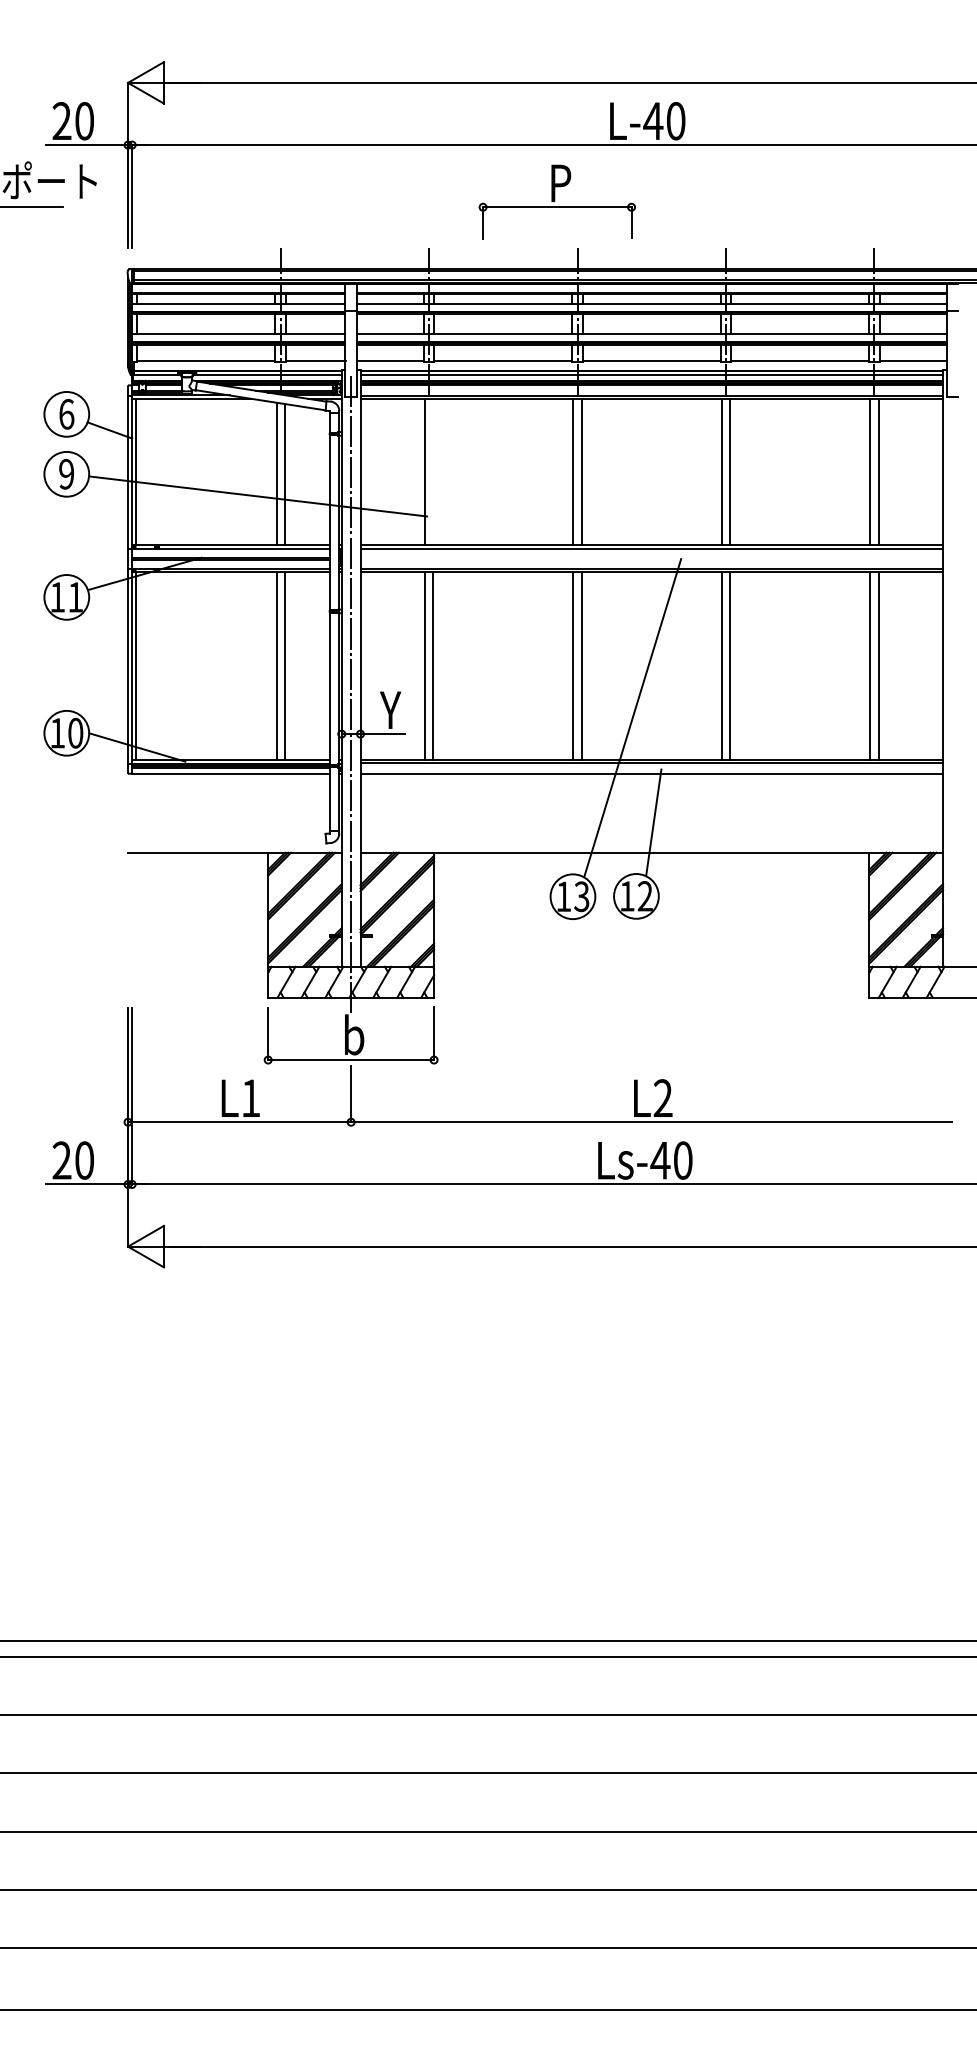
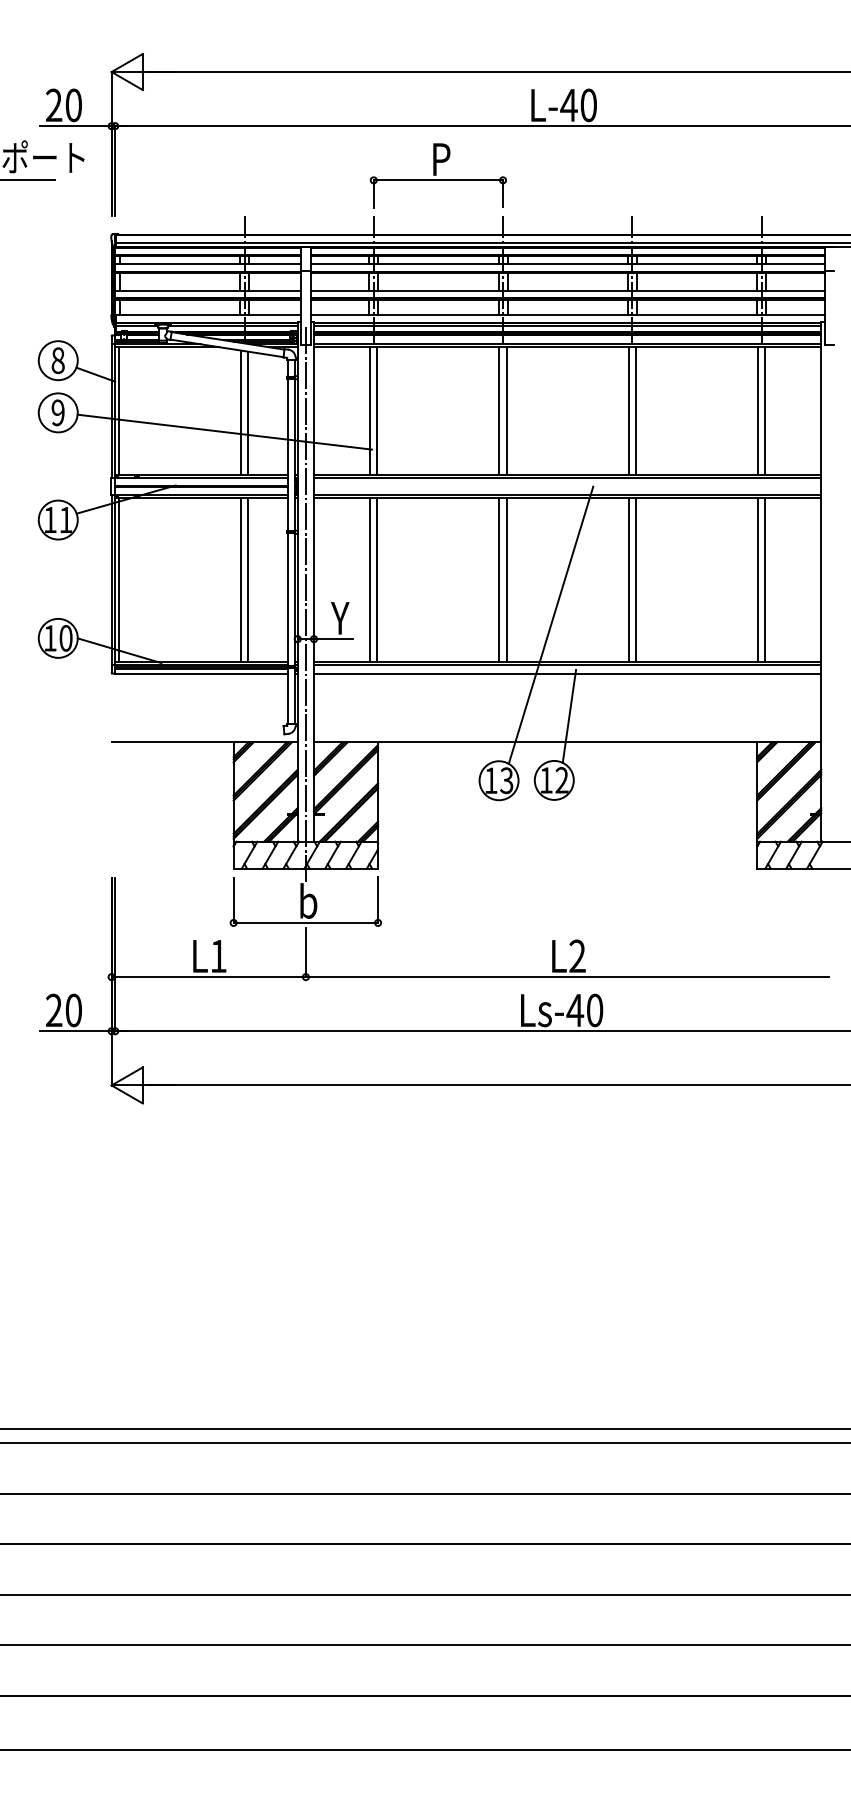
part: (556, 201) -> (437, 175), moved
text: (66, 414) -> (58, 360), 6 -> 8
line: (433, 471) -> (377, 410), added

